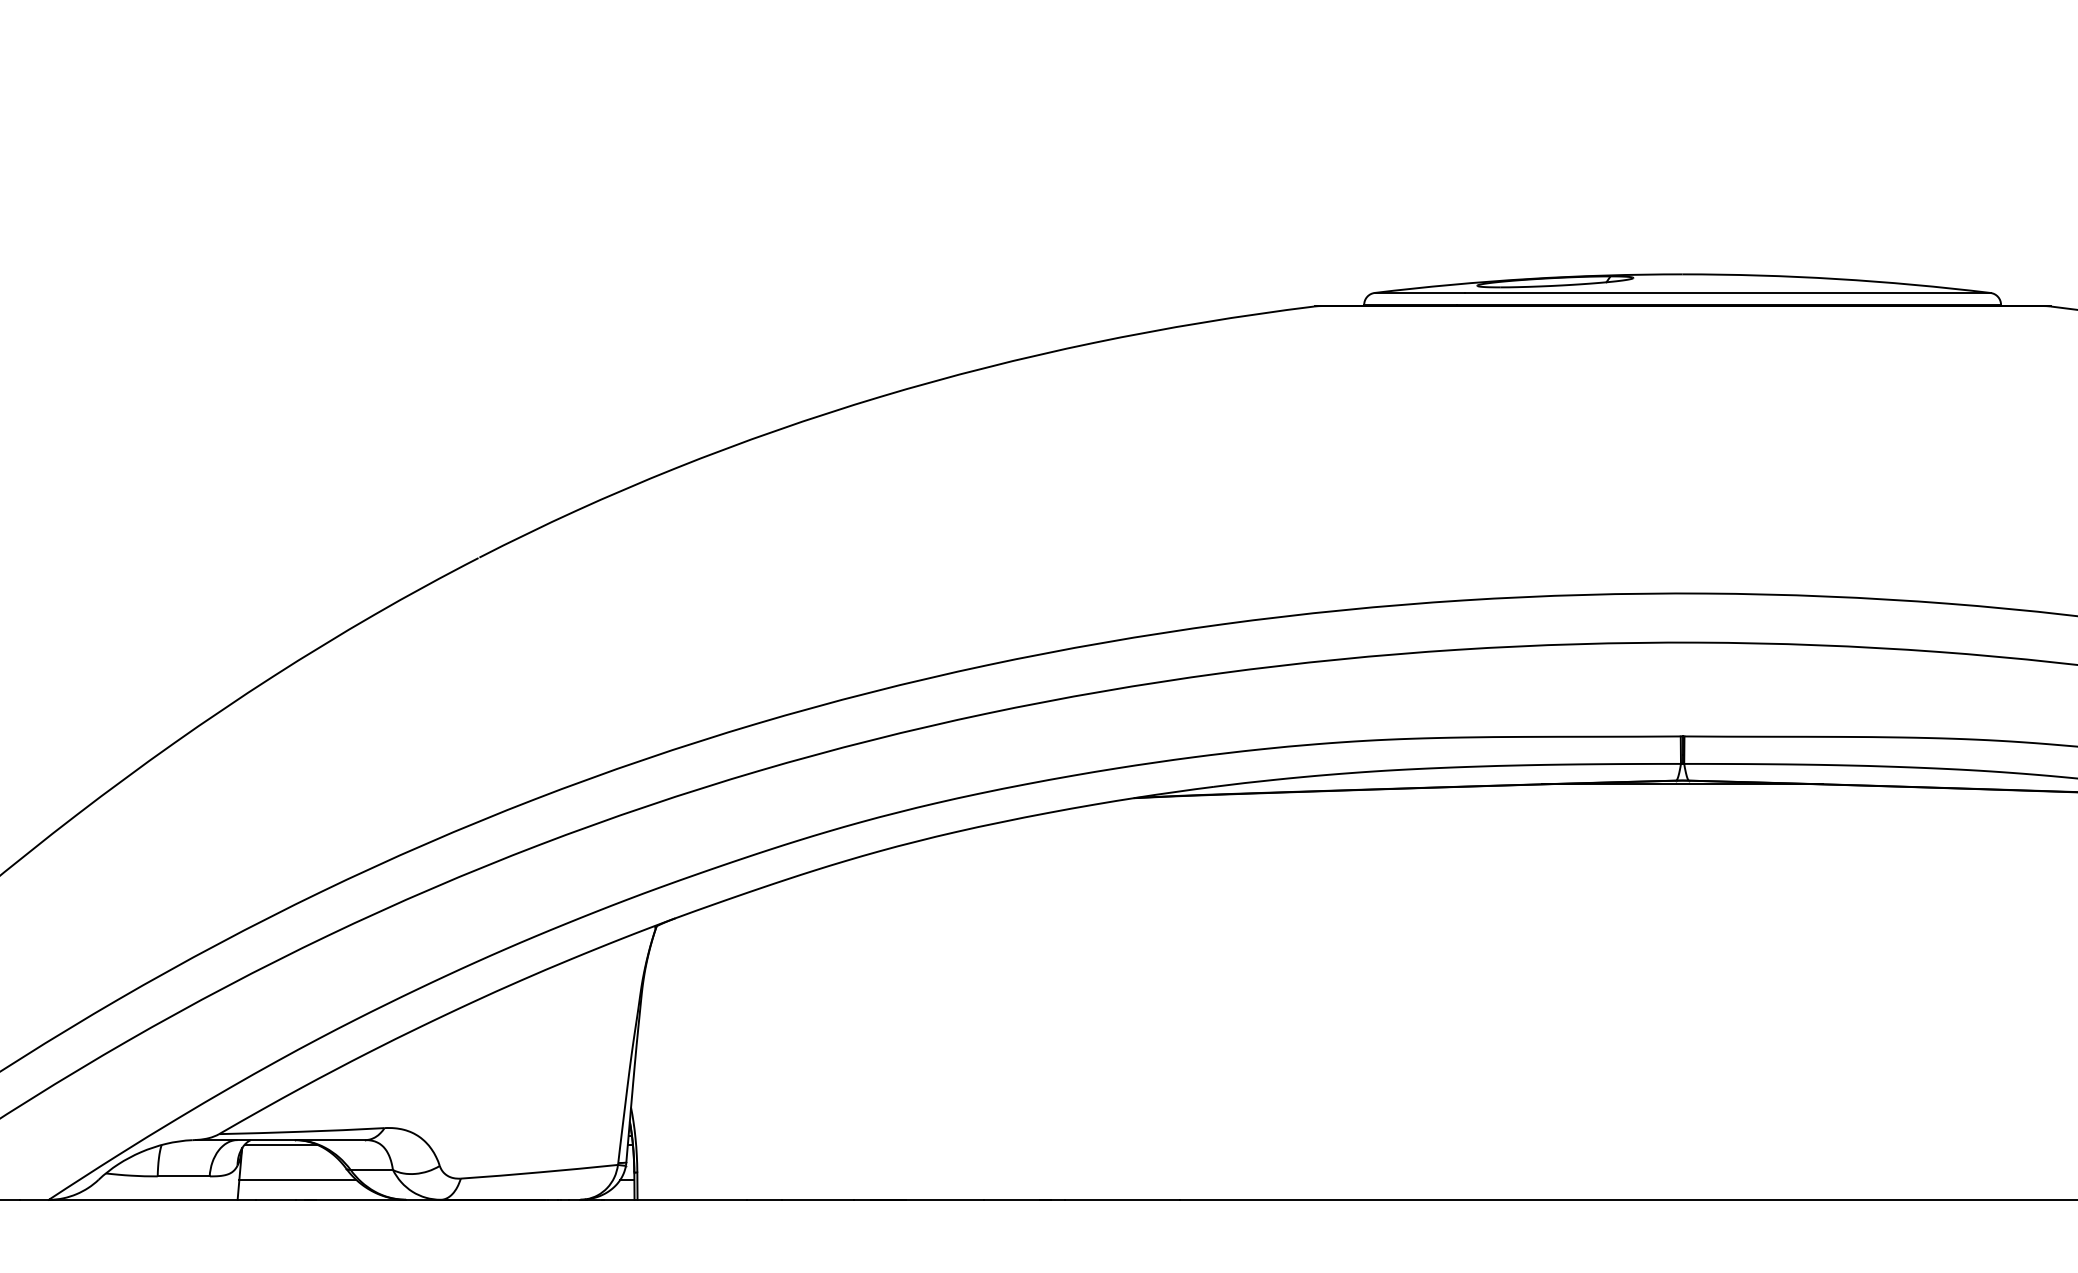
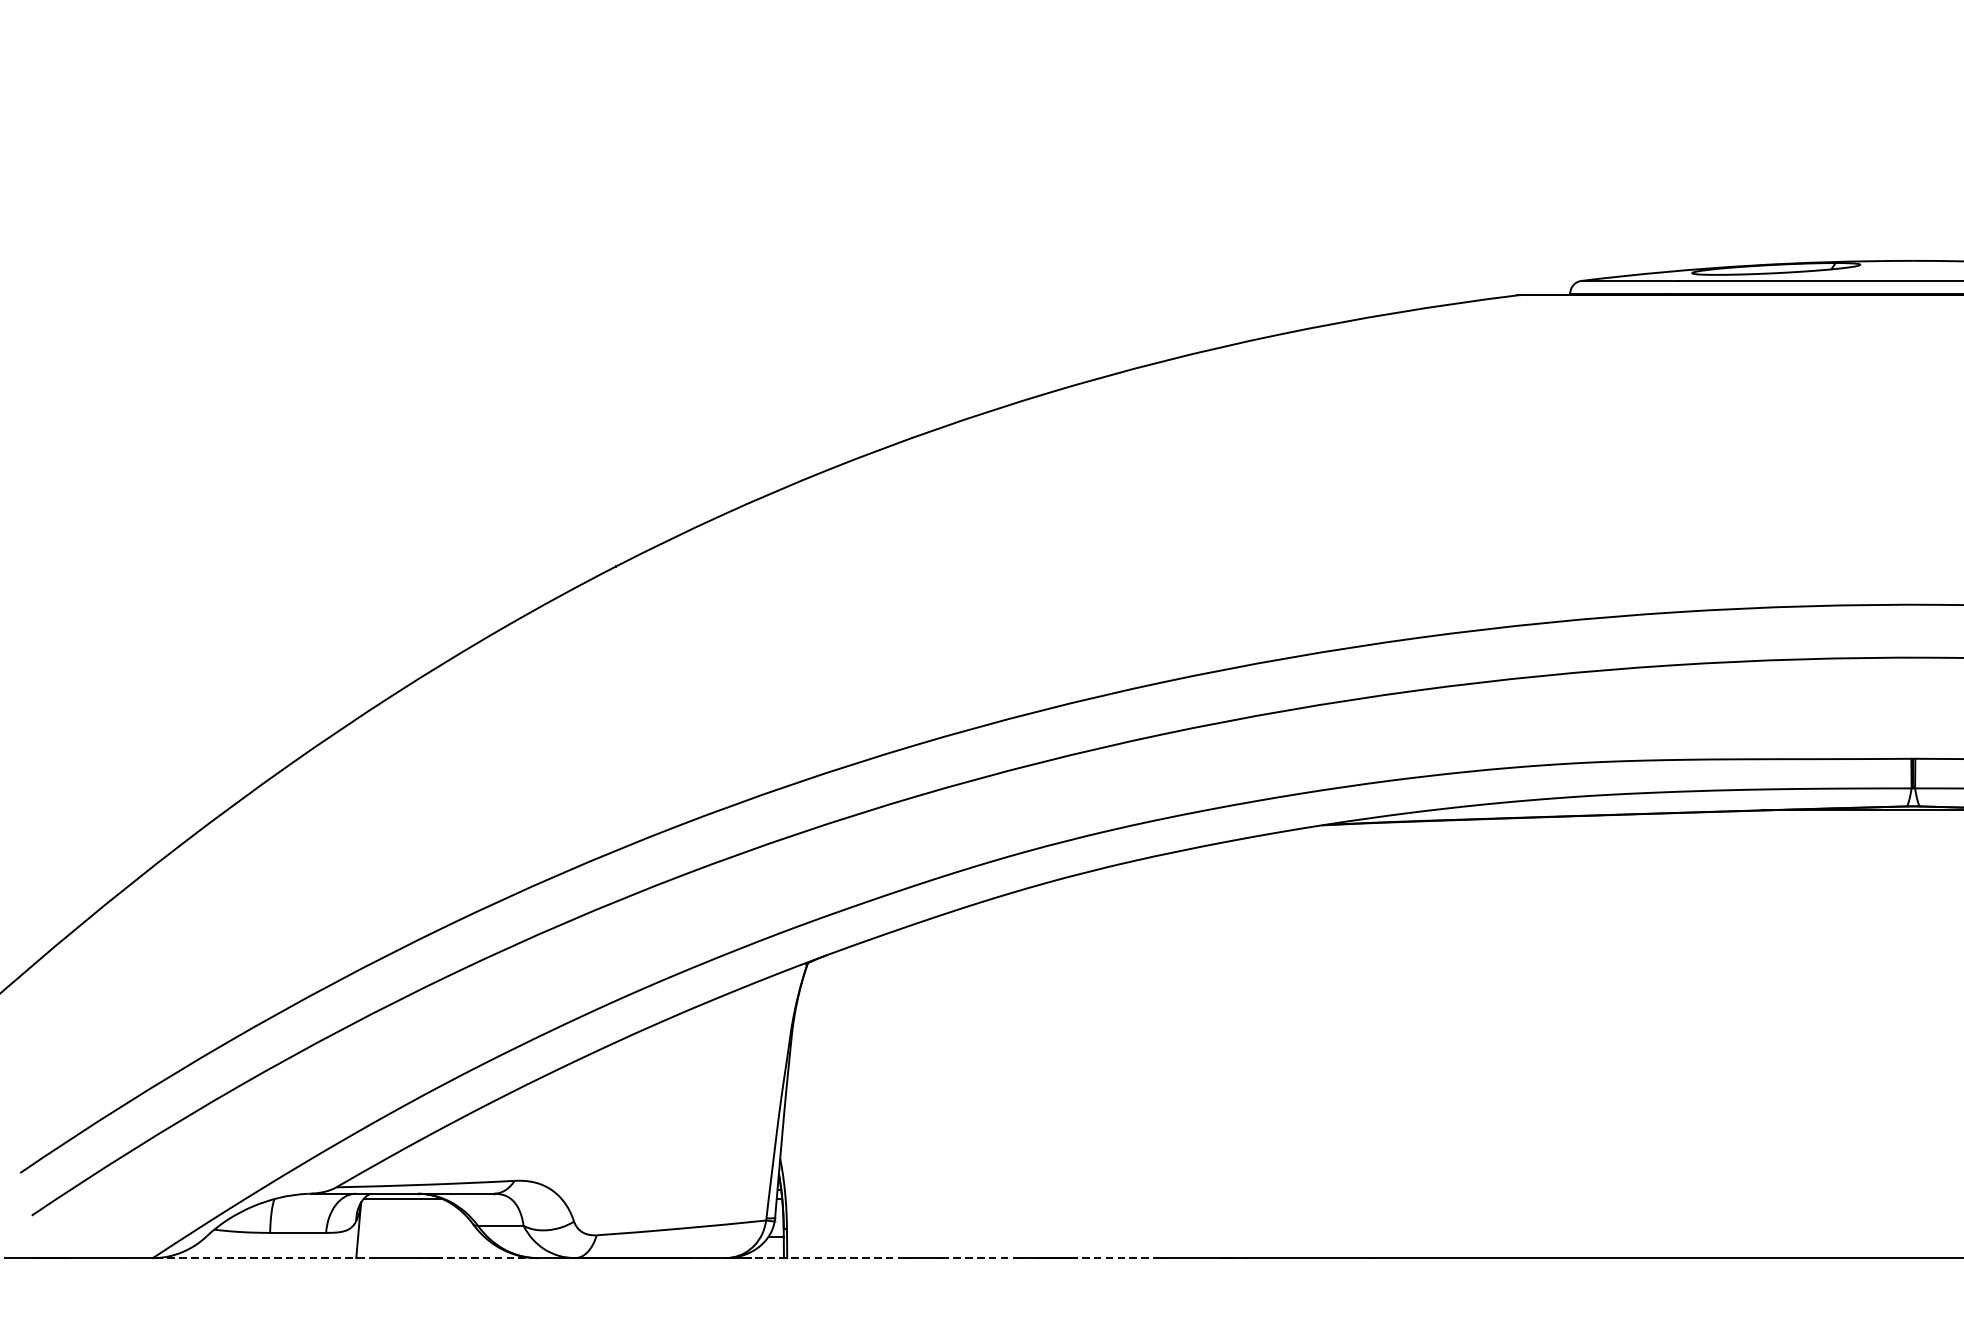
line: (297, 1179) -> (420, 1236), removed
line: (152, 1199) -> (264, 1257), solid -> dashed
line: (360, 1199) -> (488, 1257), solid -> dashed
line: (675, 1199) -> (828, 1257), solid -> dashed
line: (817, 1199) -> (981, 1257), solid -> dashed
line: (944, 1199) -> (1117, 1257), solid -> dashed

